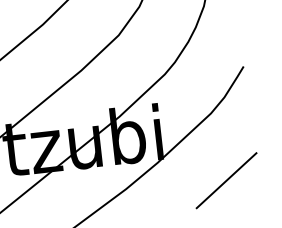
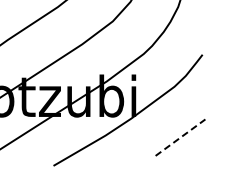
line: (226, 180) -> (180, 137), solid -> dashed

